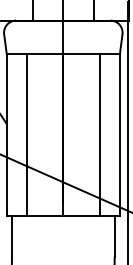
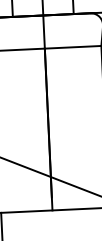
line: (26, 134) -> (11, 131), removed
line: (100, 134) -> (85, 127), removed

